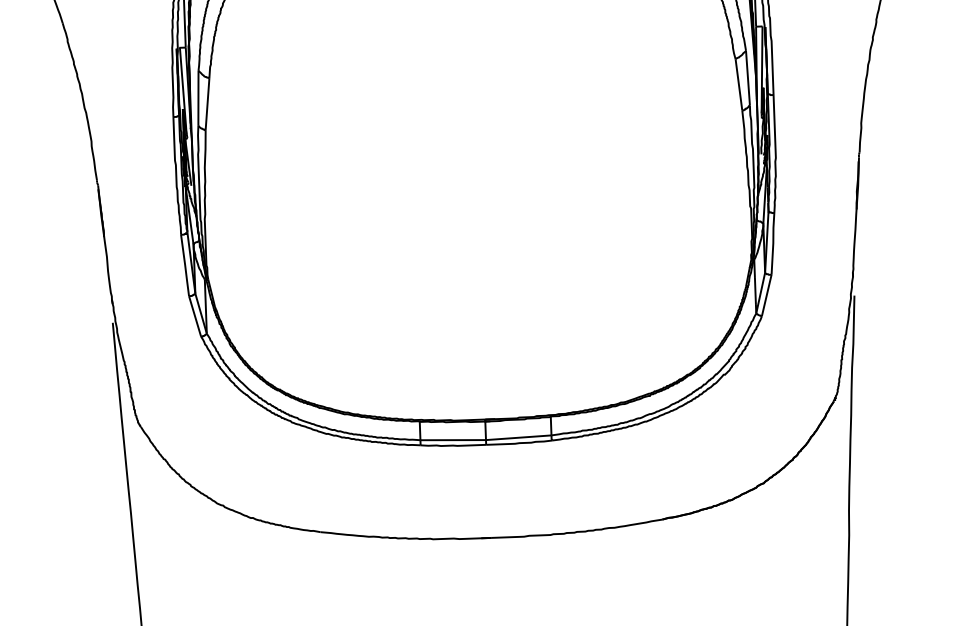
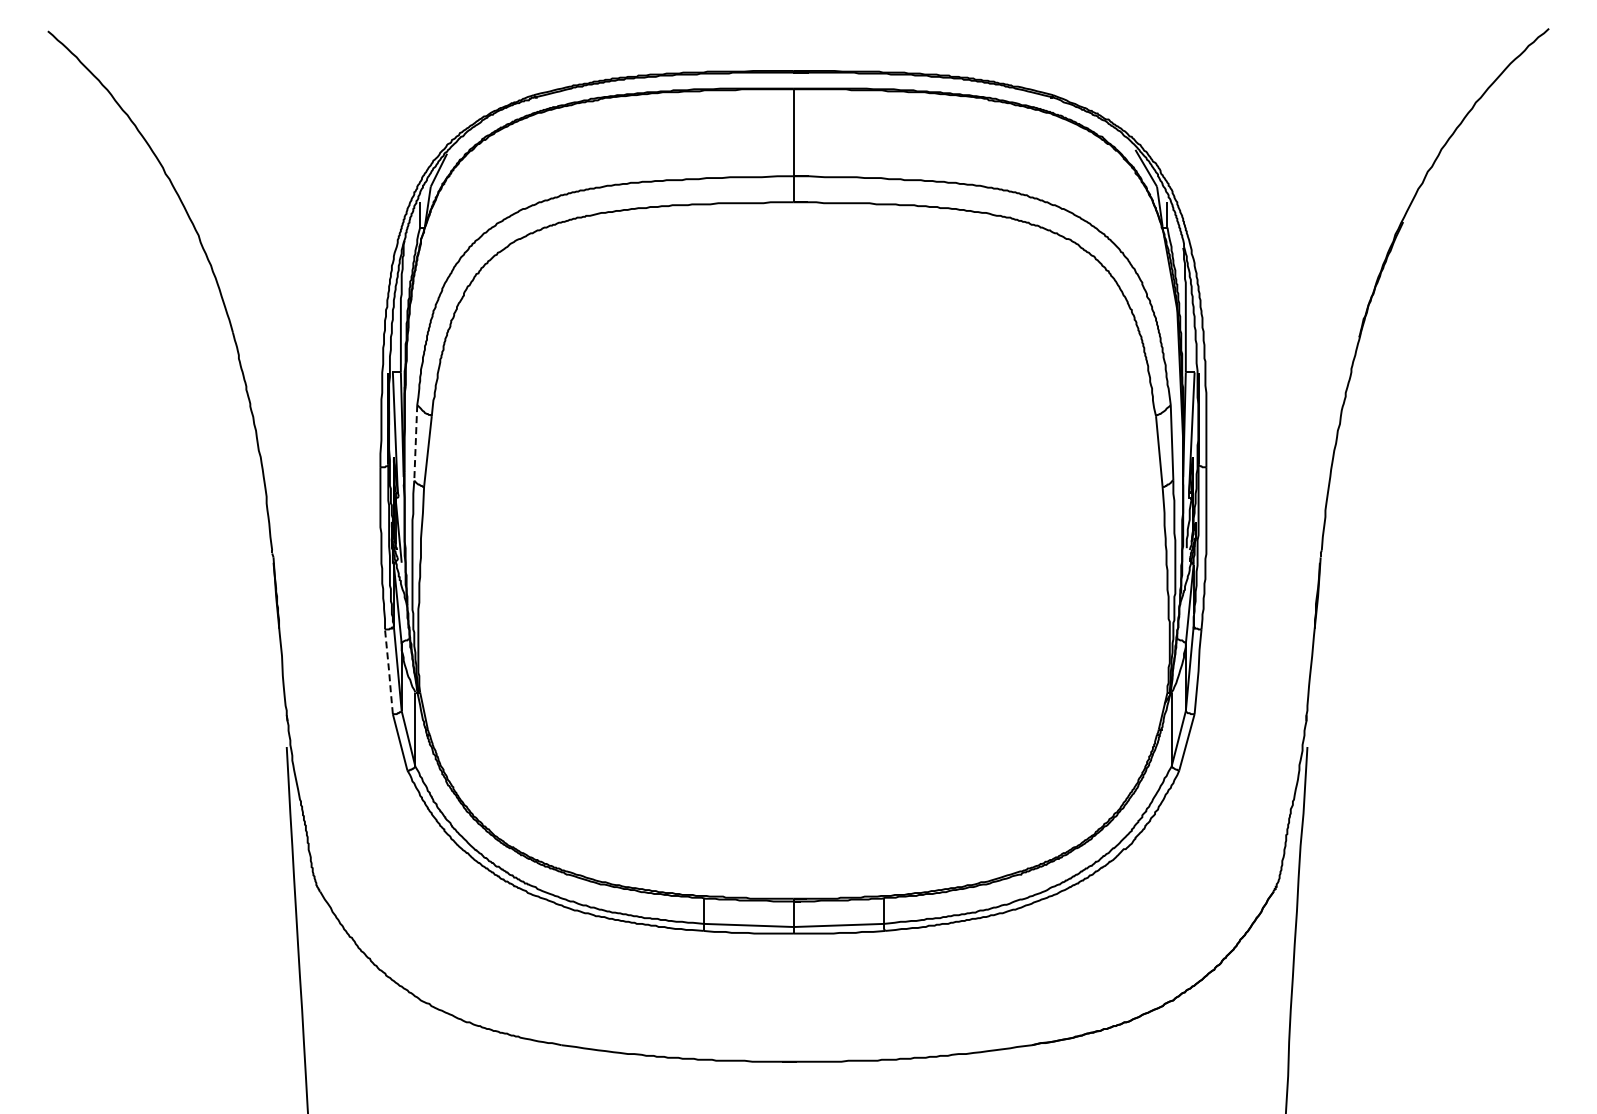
line: (198, 98) -> (415, 442), solid -> dashed
line: (185, 265) -> (389, 672), solid -> dashed

